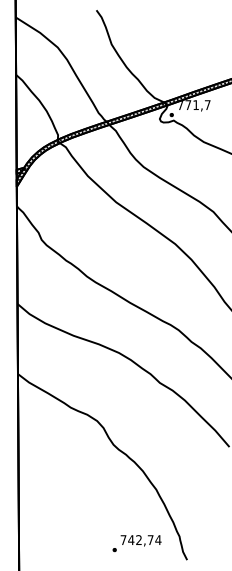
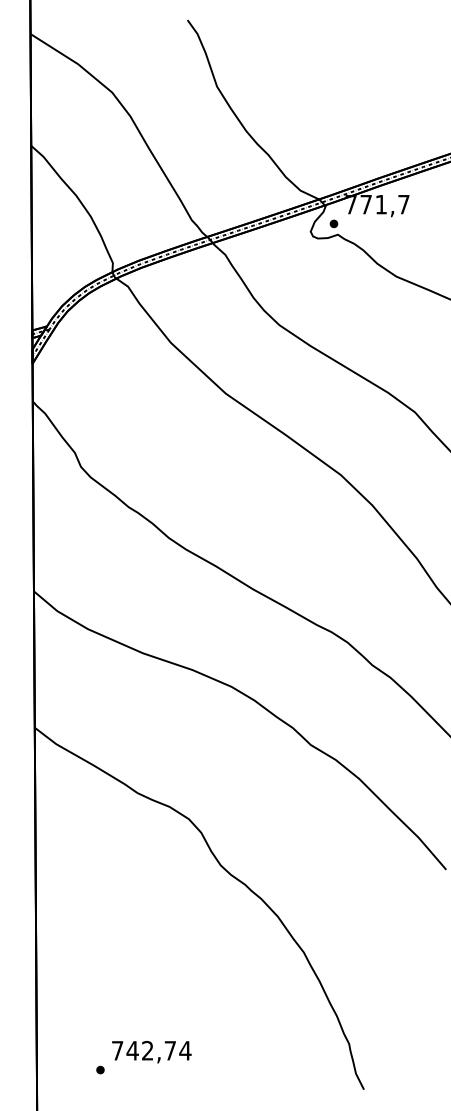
text: (136, 543) -> (142, 1057), moved

